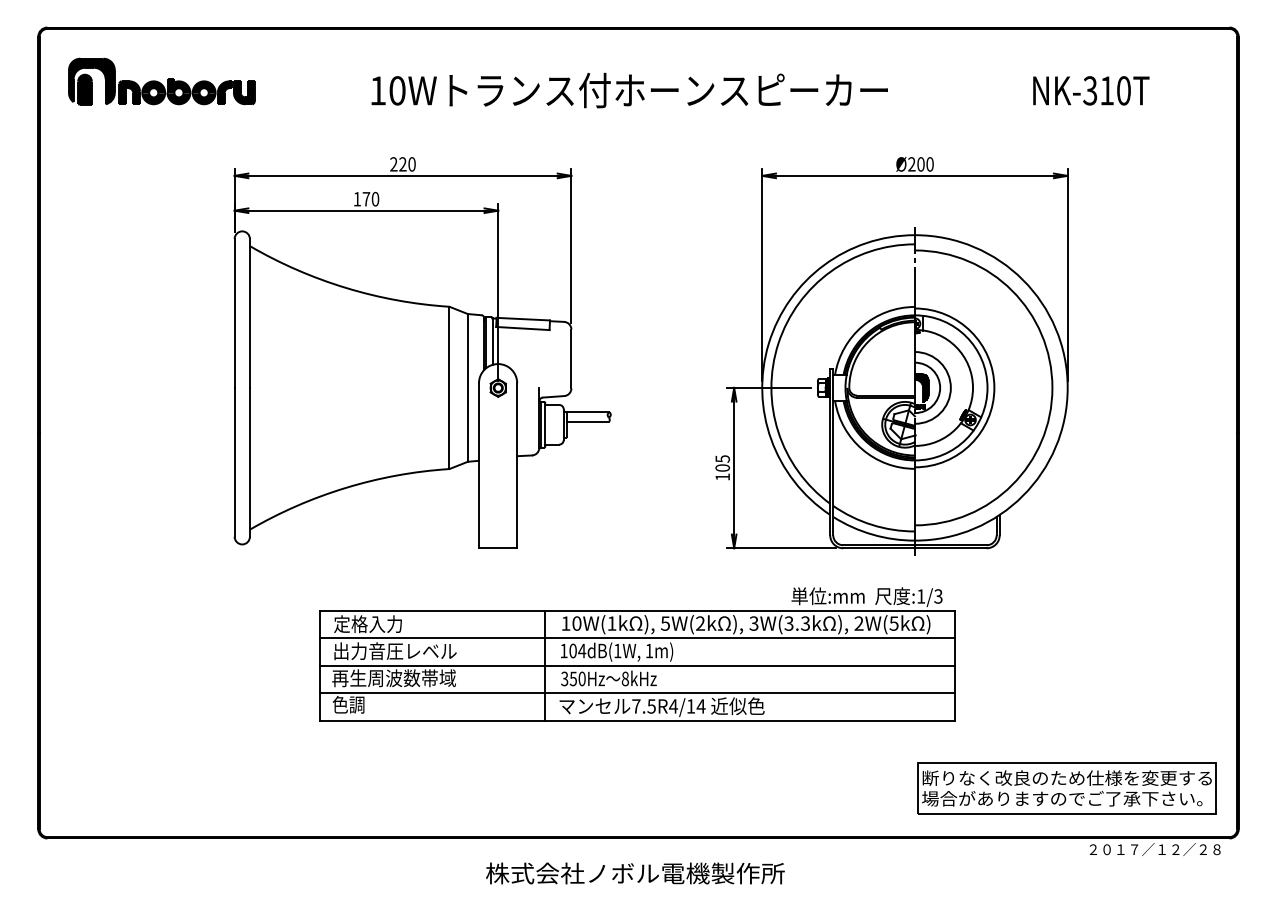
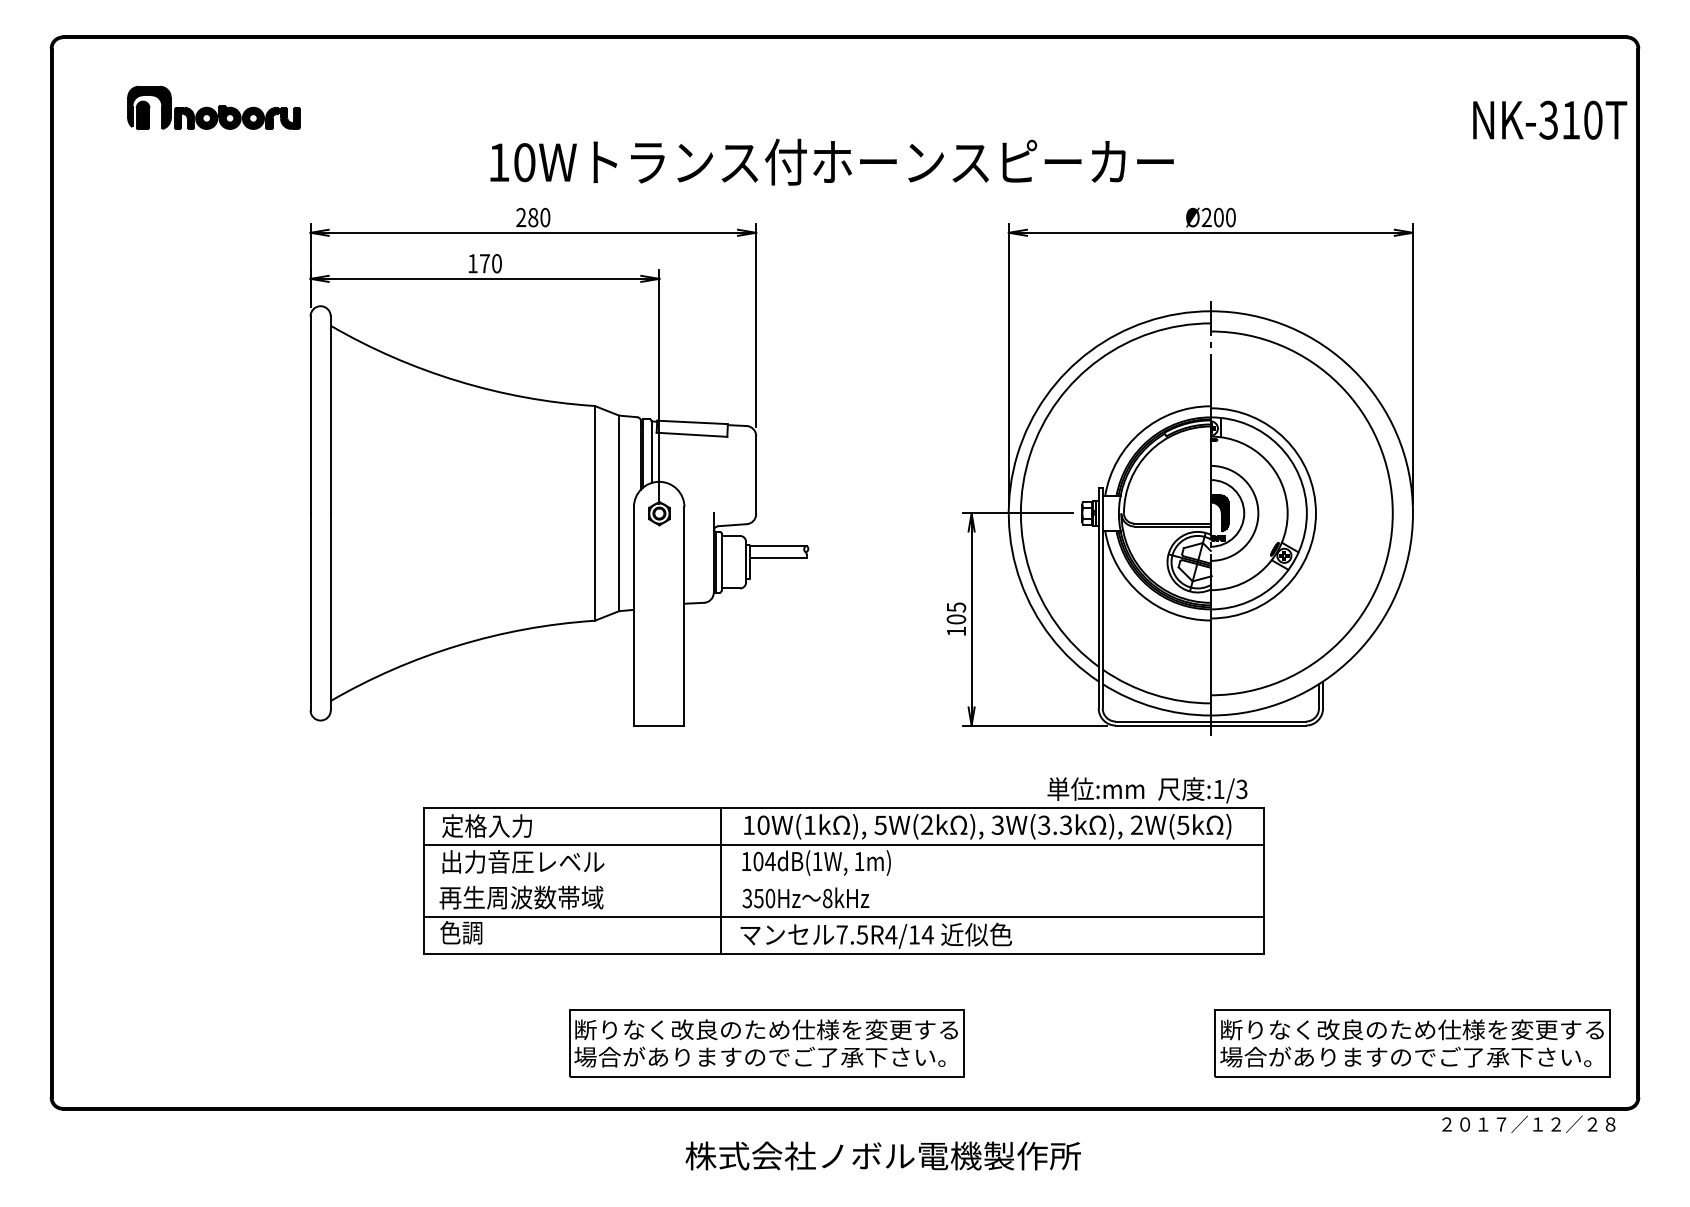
part: (161, 81) -> (213, 107), size x0.7
text: (629, 90) -> (831, 162), moved
text: (1091, 90) -> (1550, 119), moved
text: (402, 164) -> (532, 217), 220 -> 280
line: (637, 665) -> (843, 880), removed
part: (578, 788) -> (765, 1043), added
text: (635, 873) -> (883, 1156), moved

